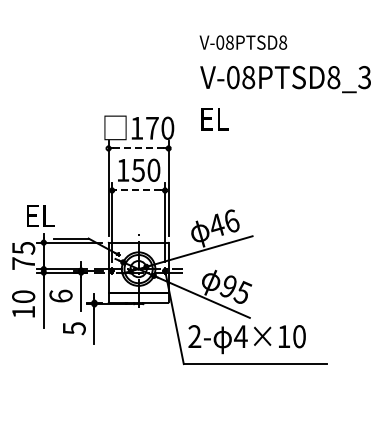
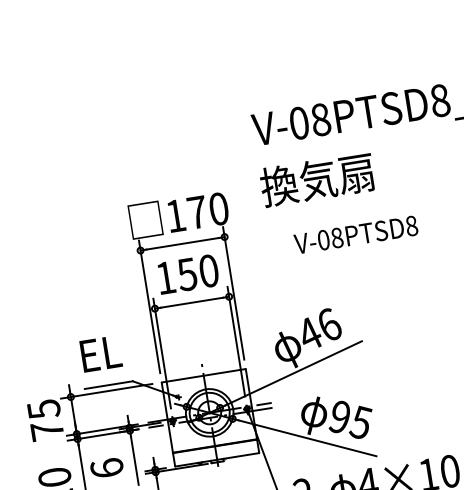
text: (243, 42) -> (356, 234), moved
text: (239, 118) -> (317, 179), EL -> 換気扇
line: (138, 148) -> (182, 243), dashed -> solid
line: (138, 190) -> (191, 302), dashed -> solid
text: (40, 215) -> (100, 353), moved

